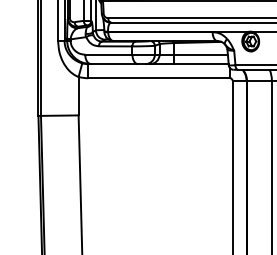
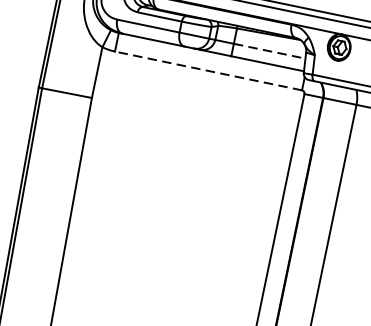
line: (201, 54) -> (270, 51), solid -> dashed
line: (159, 78) -> (208, 71), solid -> dashed

